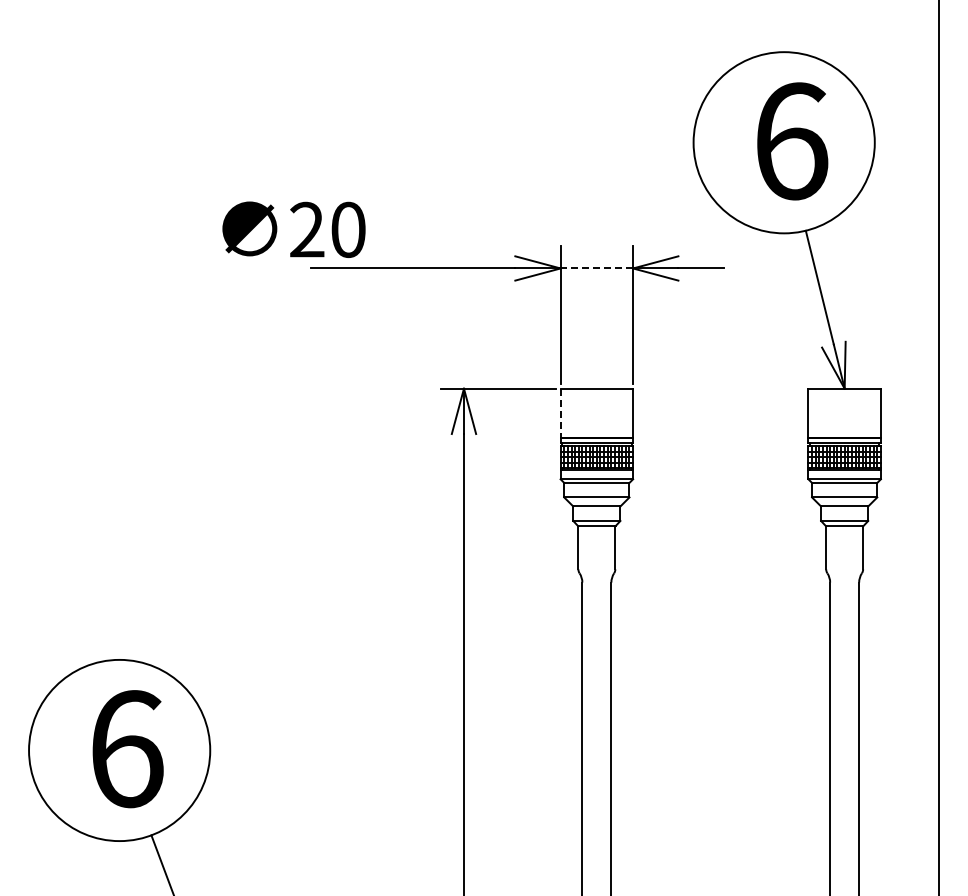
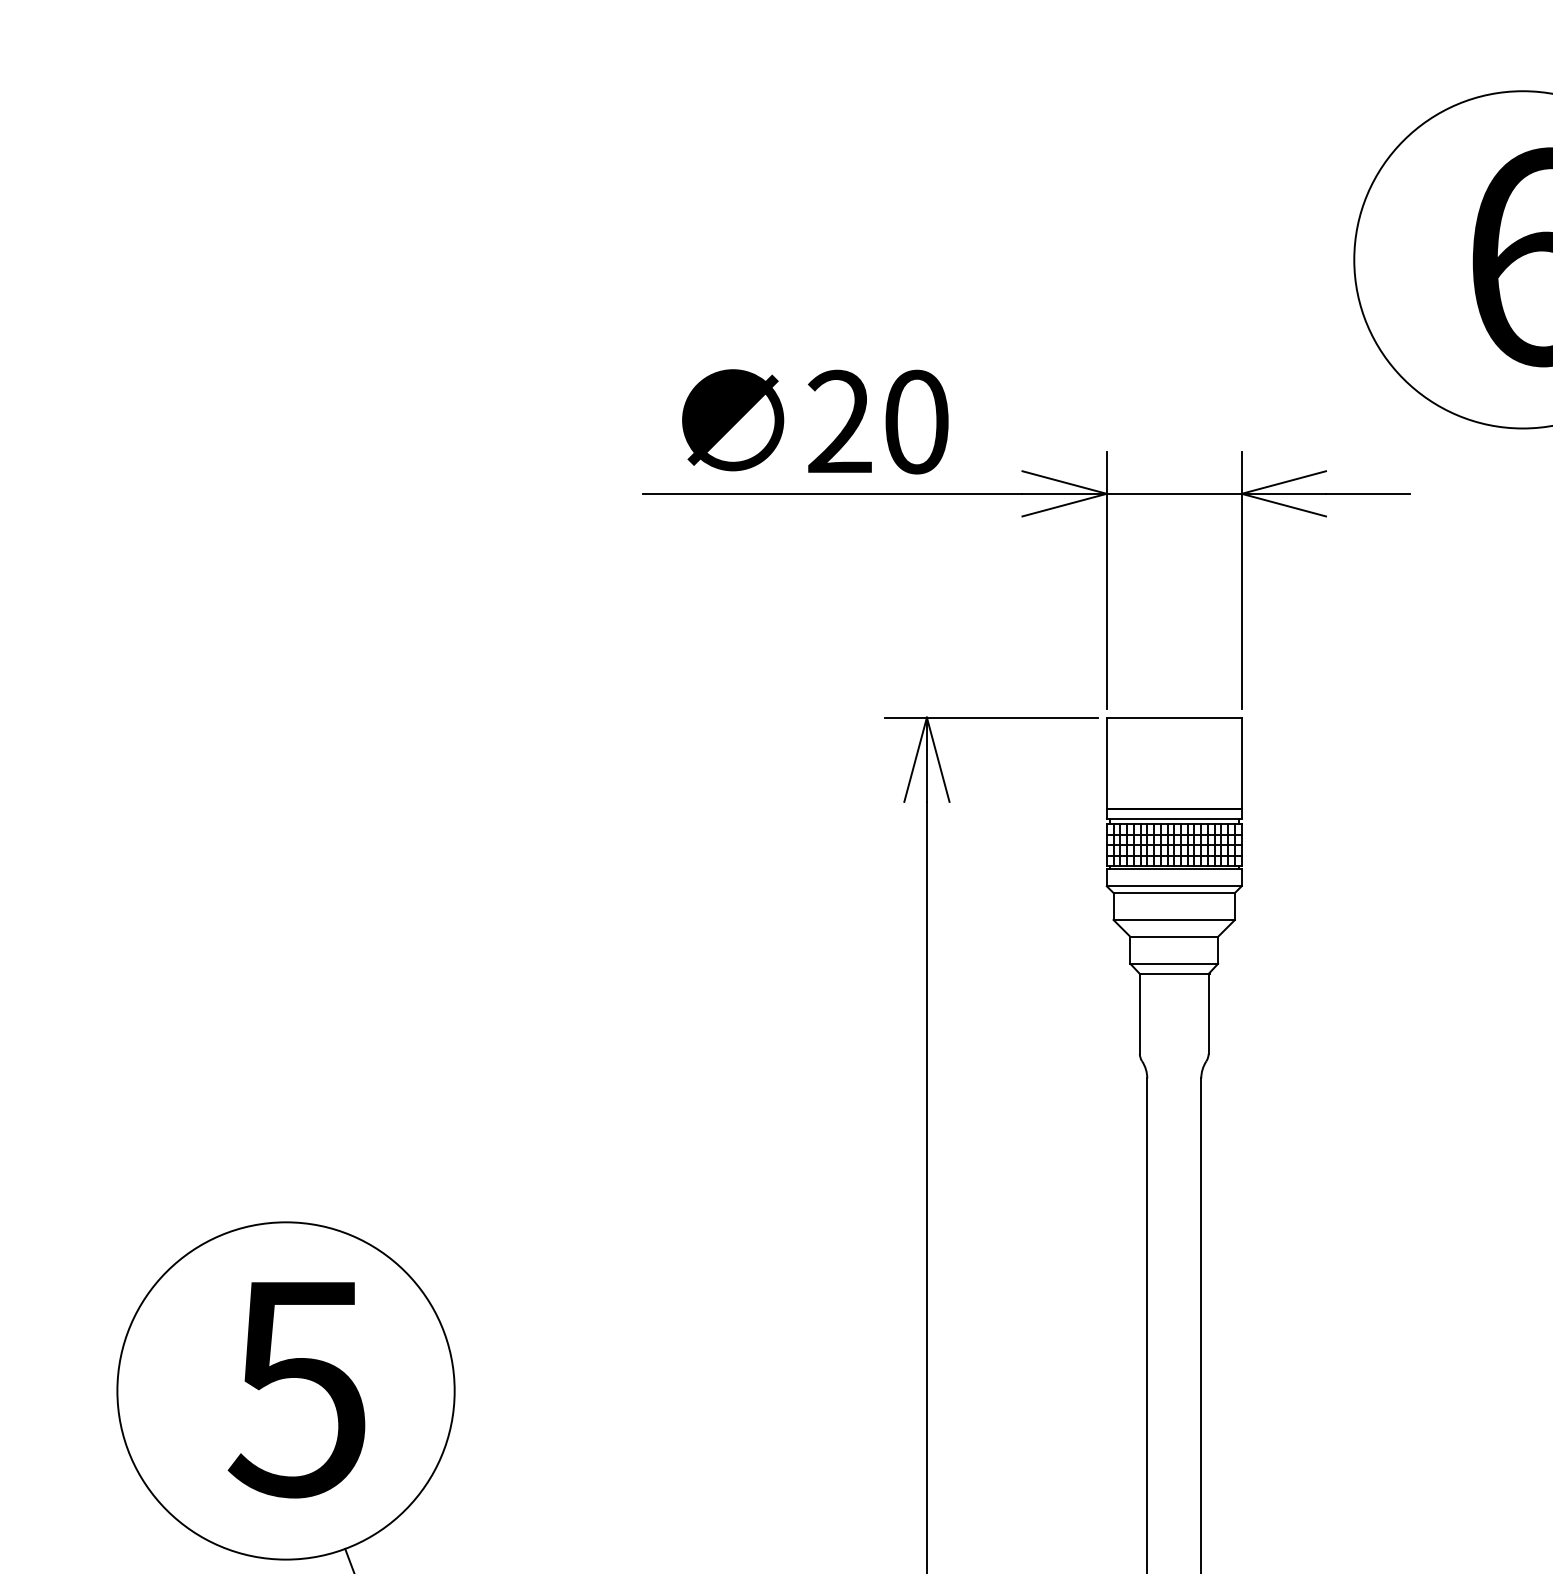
text: (293, 229) -> (814, 421), moved
line: (596, 268) -> (1173, 493), dashed -> solid
line: (560, 413) -> (1106, 763), dashed -> solid
text: (125, 749) -> (296, 1389), 6 -> 5

